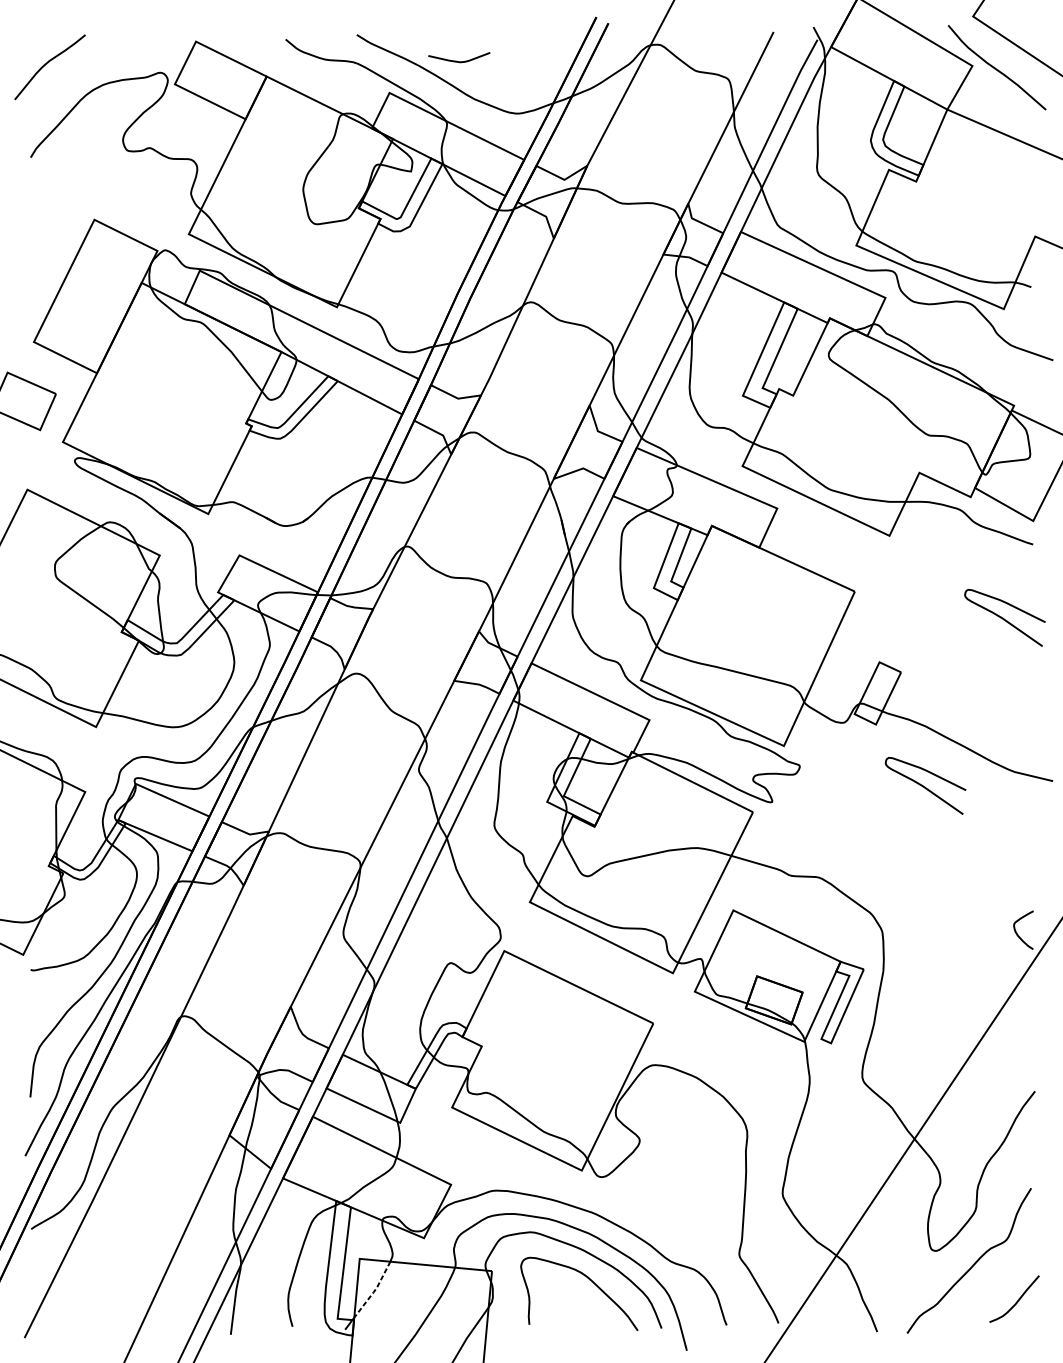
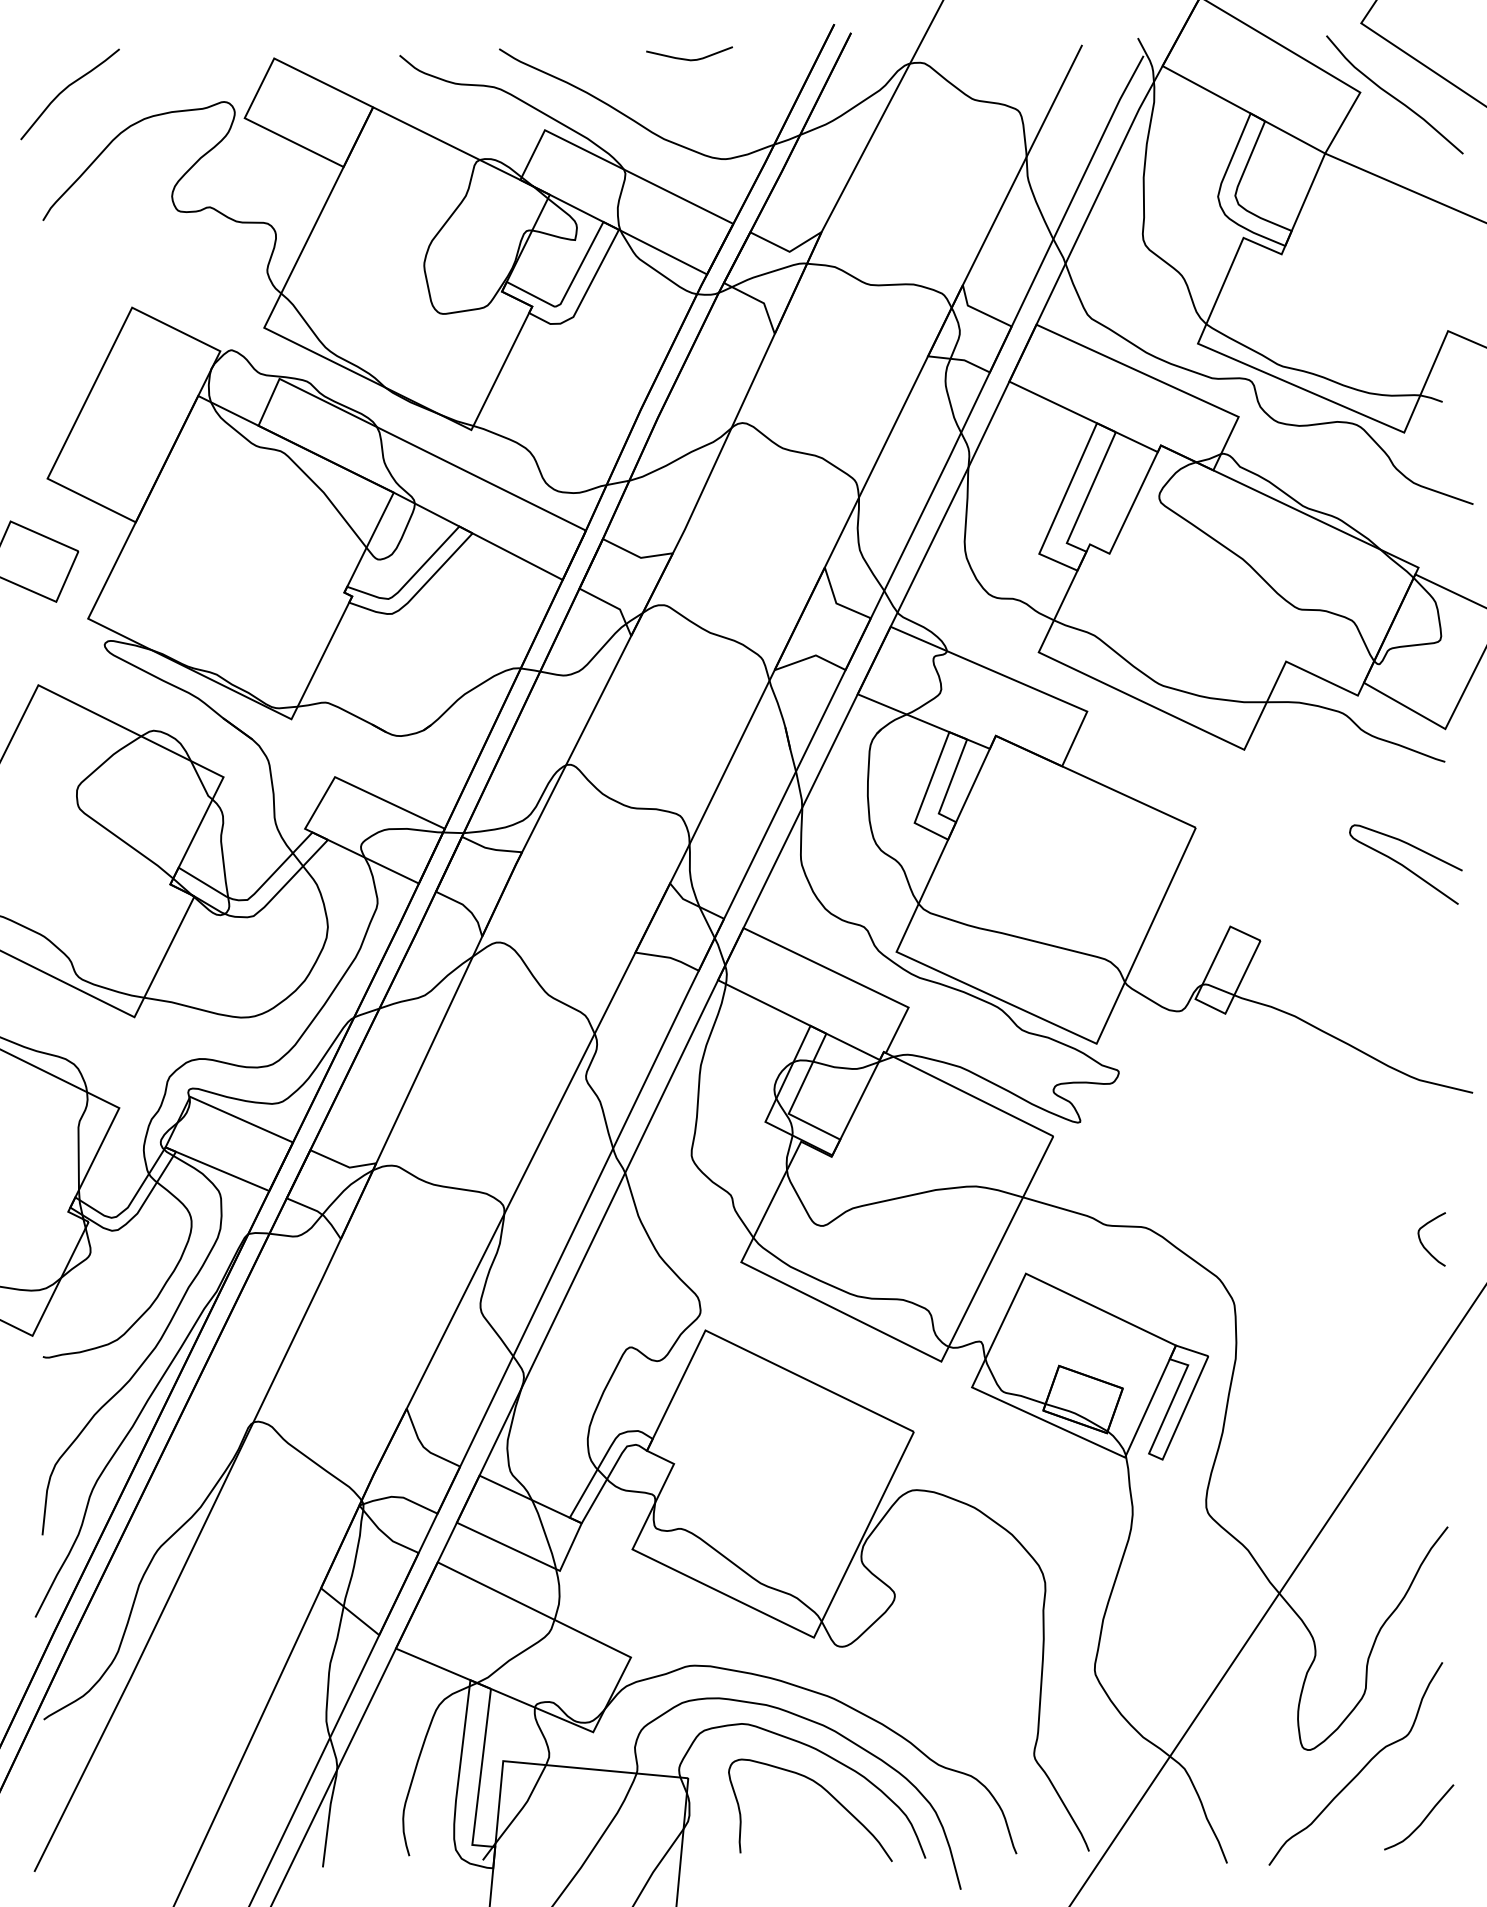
curve: (457, 60) -> (686, 58), moved
curve: (924, 786) -> (1293, 1100), removed
curve: (1017, 933) -> (1423, 1244), moved
line: (374, 1291) -> (523, 1806), dashed -> solid

